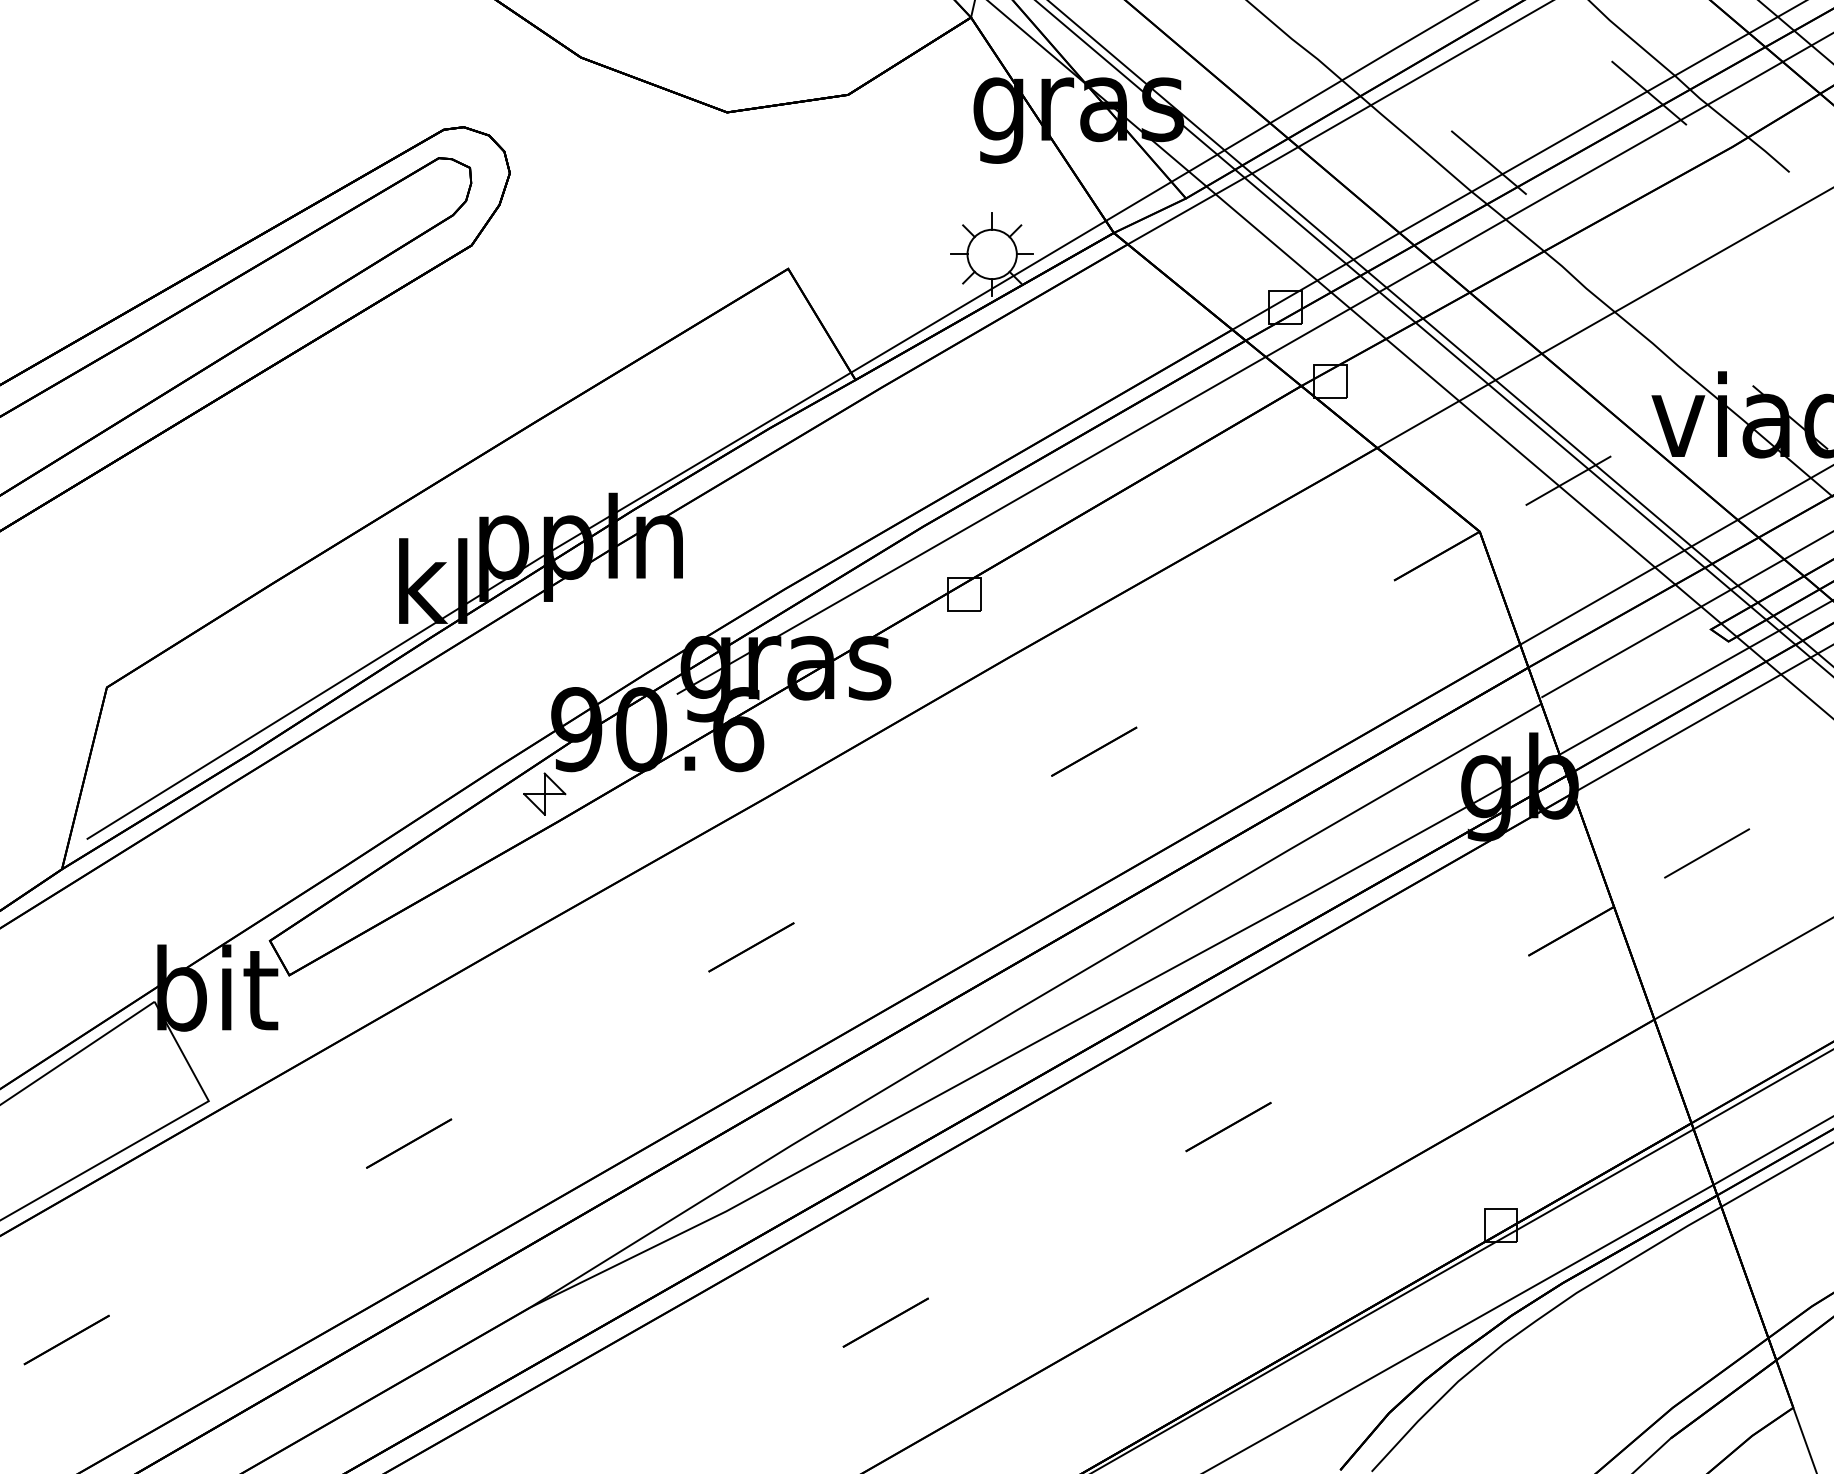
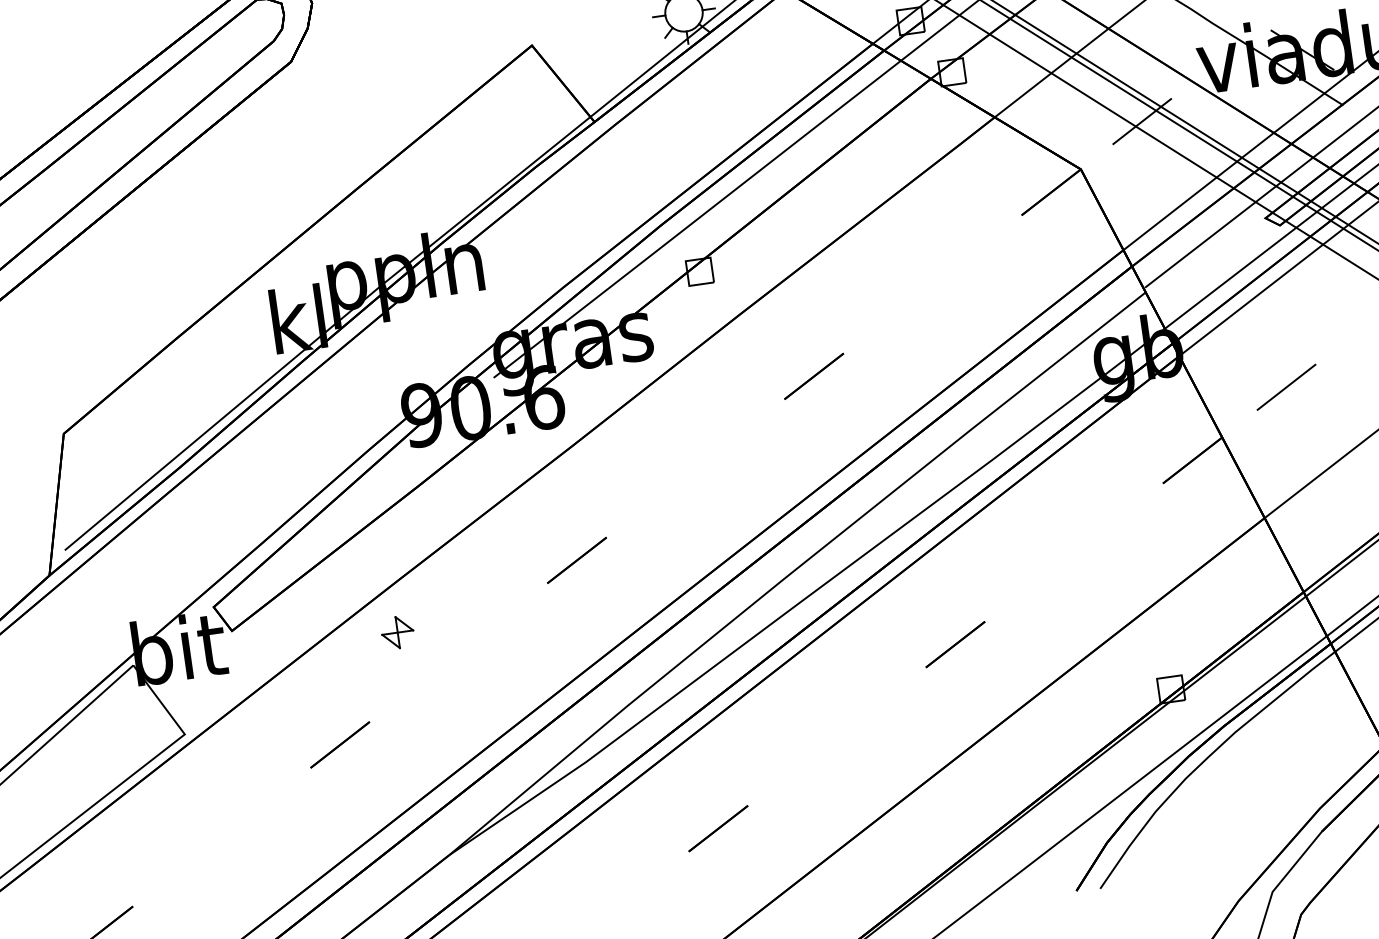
part: (544, 793) -> (397, 632), moved

